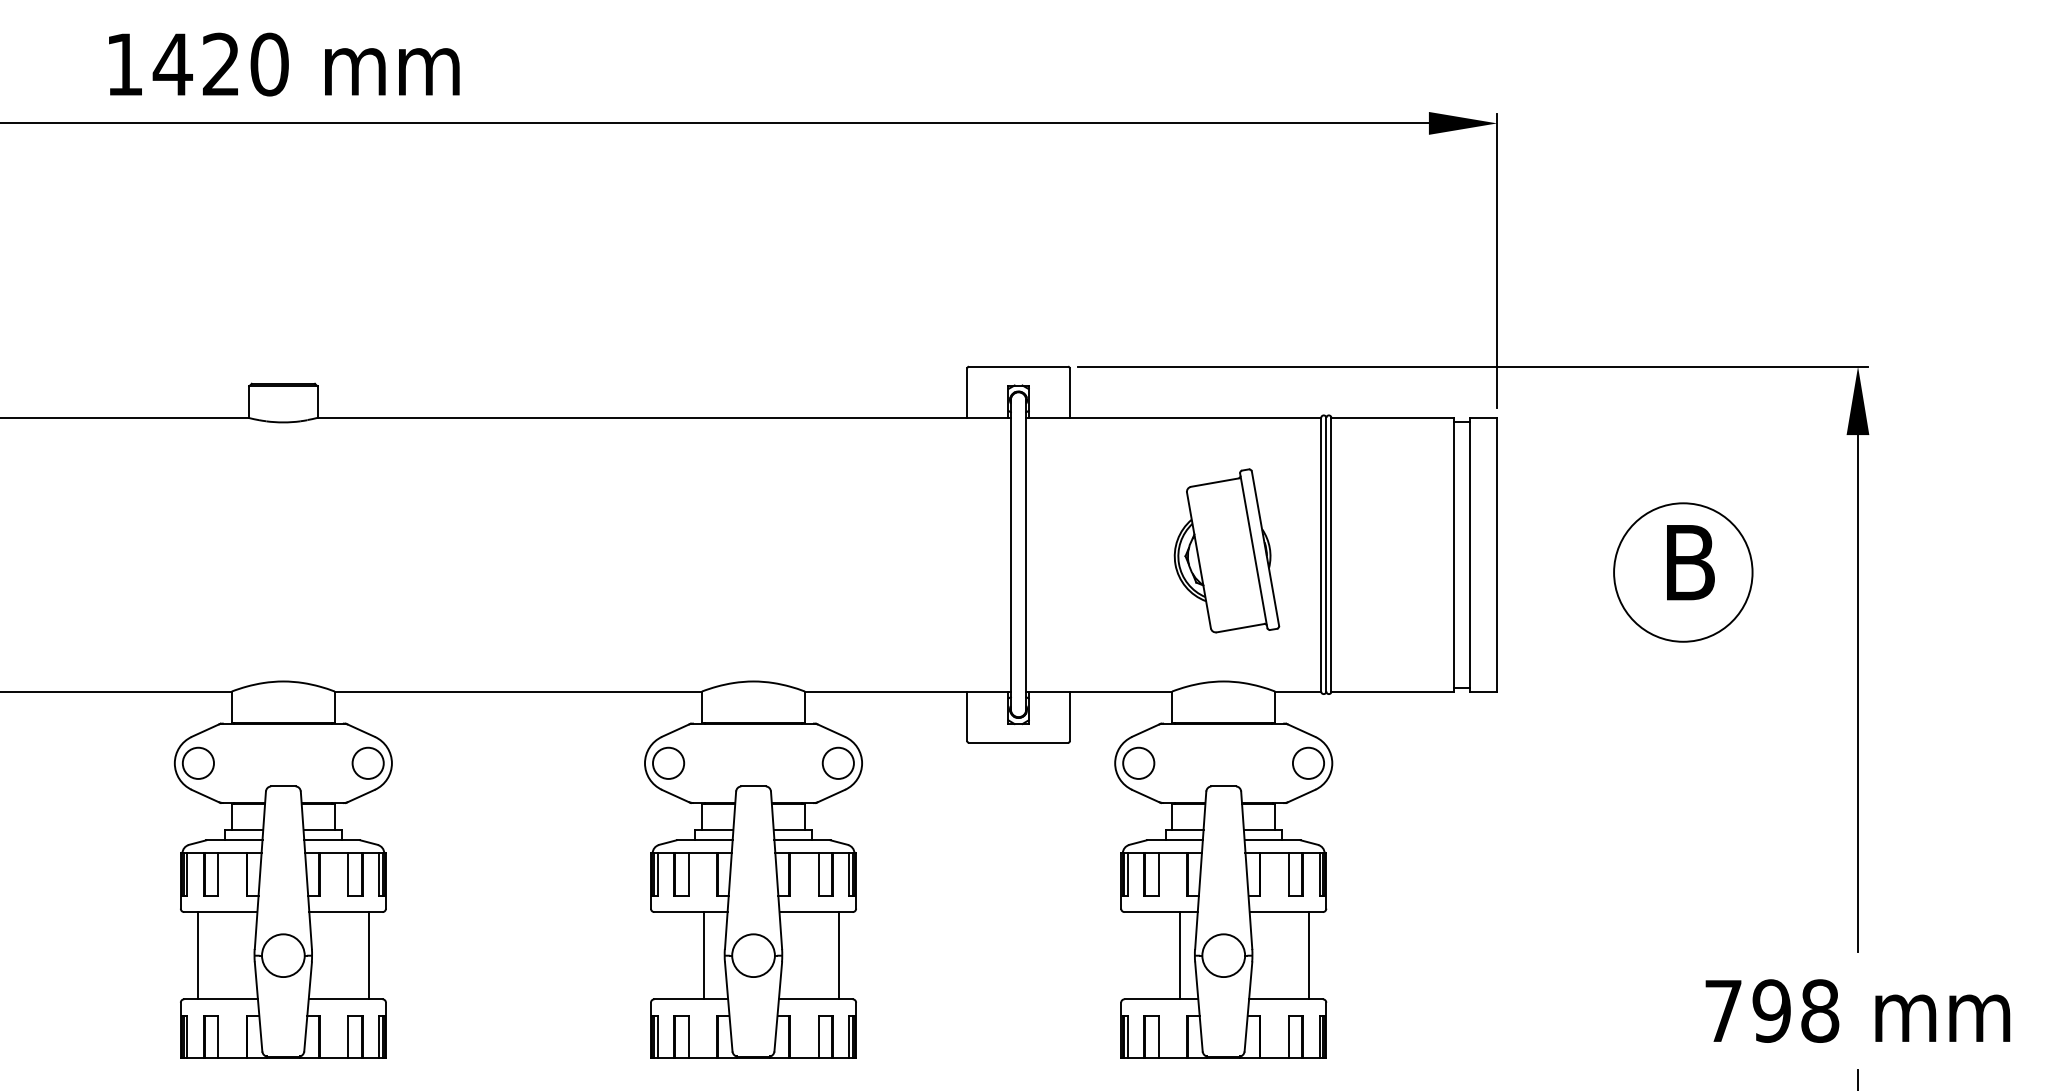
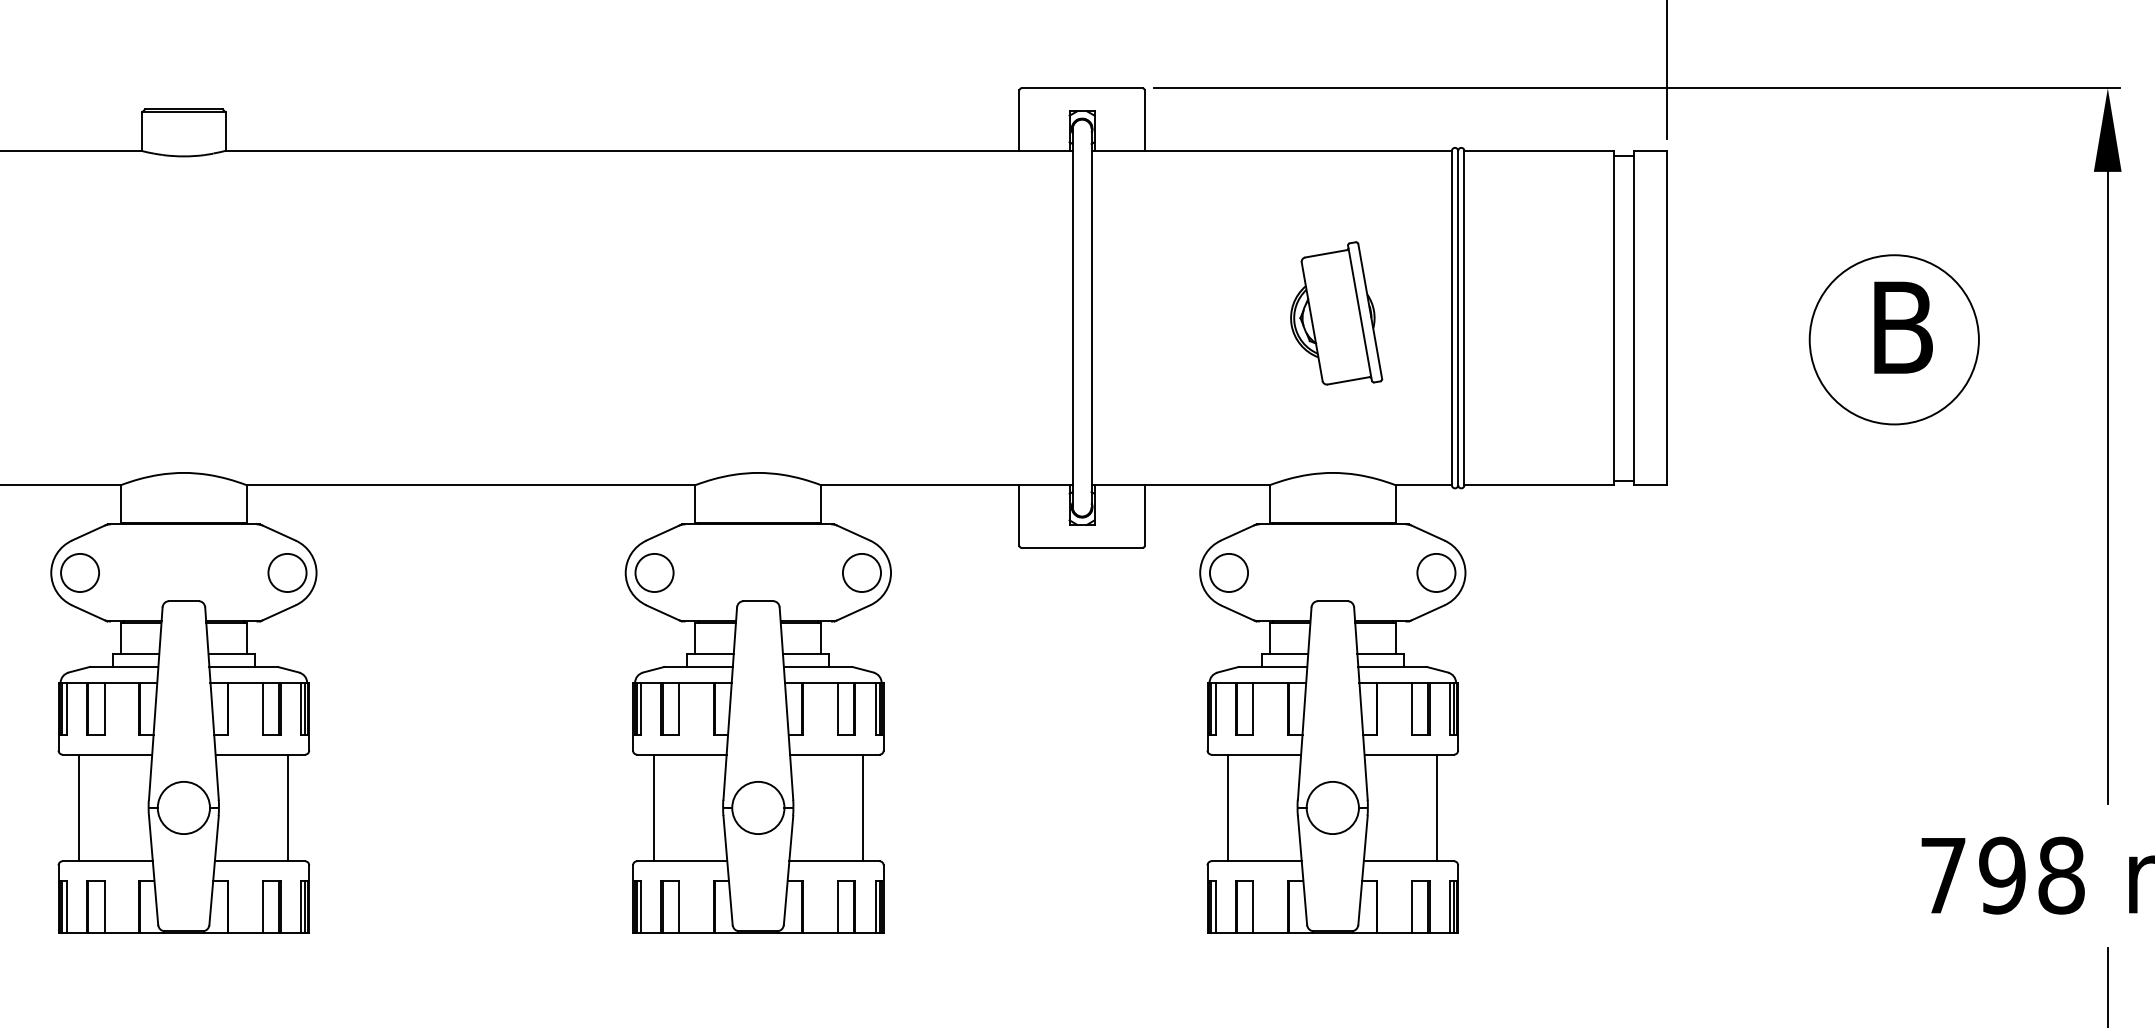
part: (1226, 550) -> (1336, 312), size x0.71
line: (704, 955) -> (654, 807), moved
line: (1180, 955) -> (1228, 807), moved

